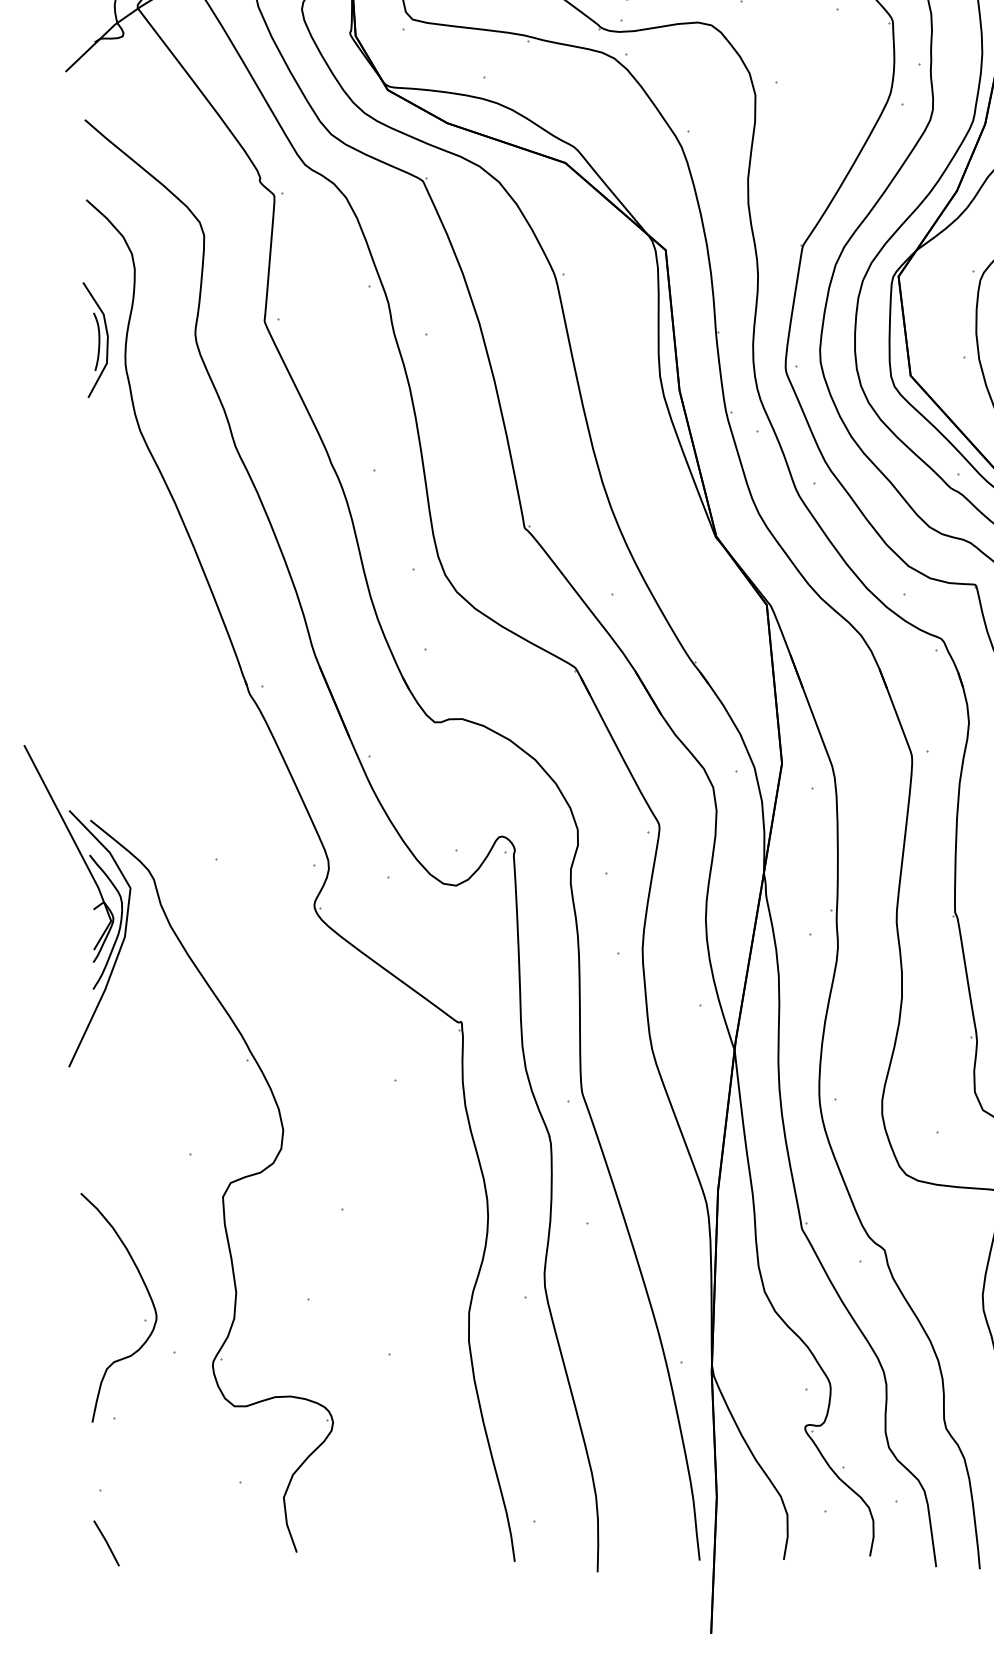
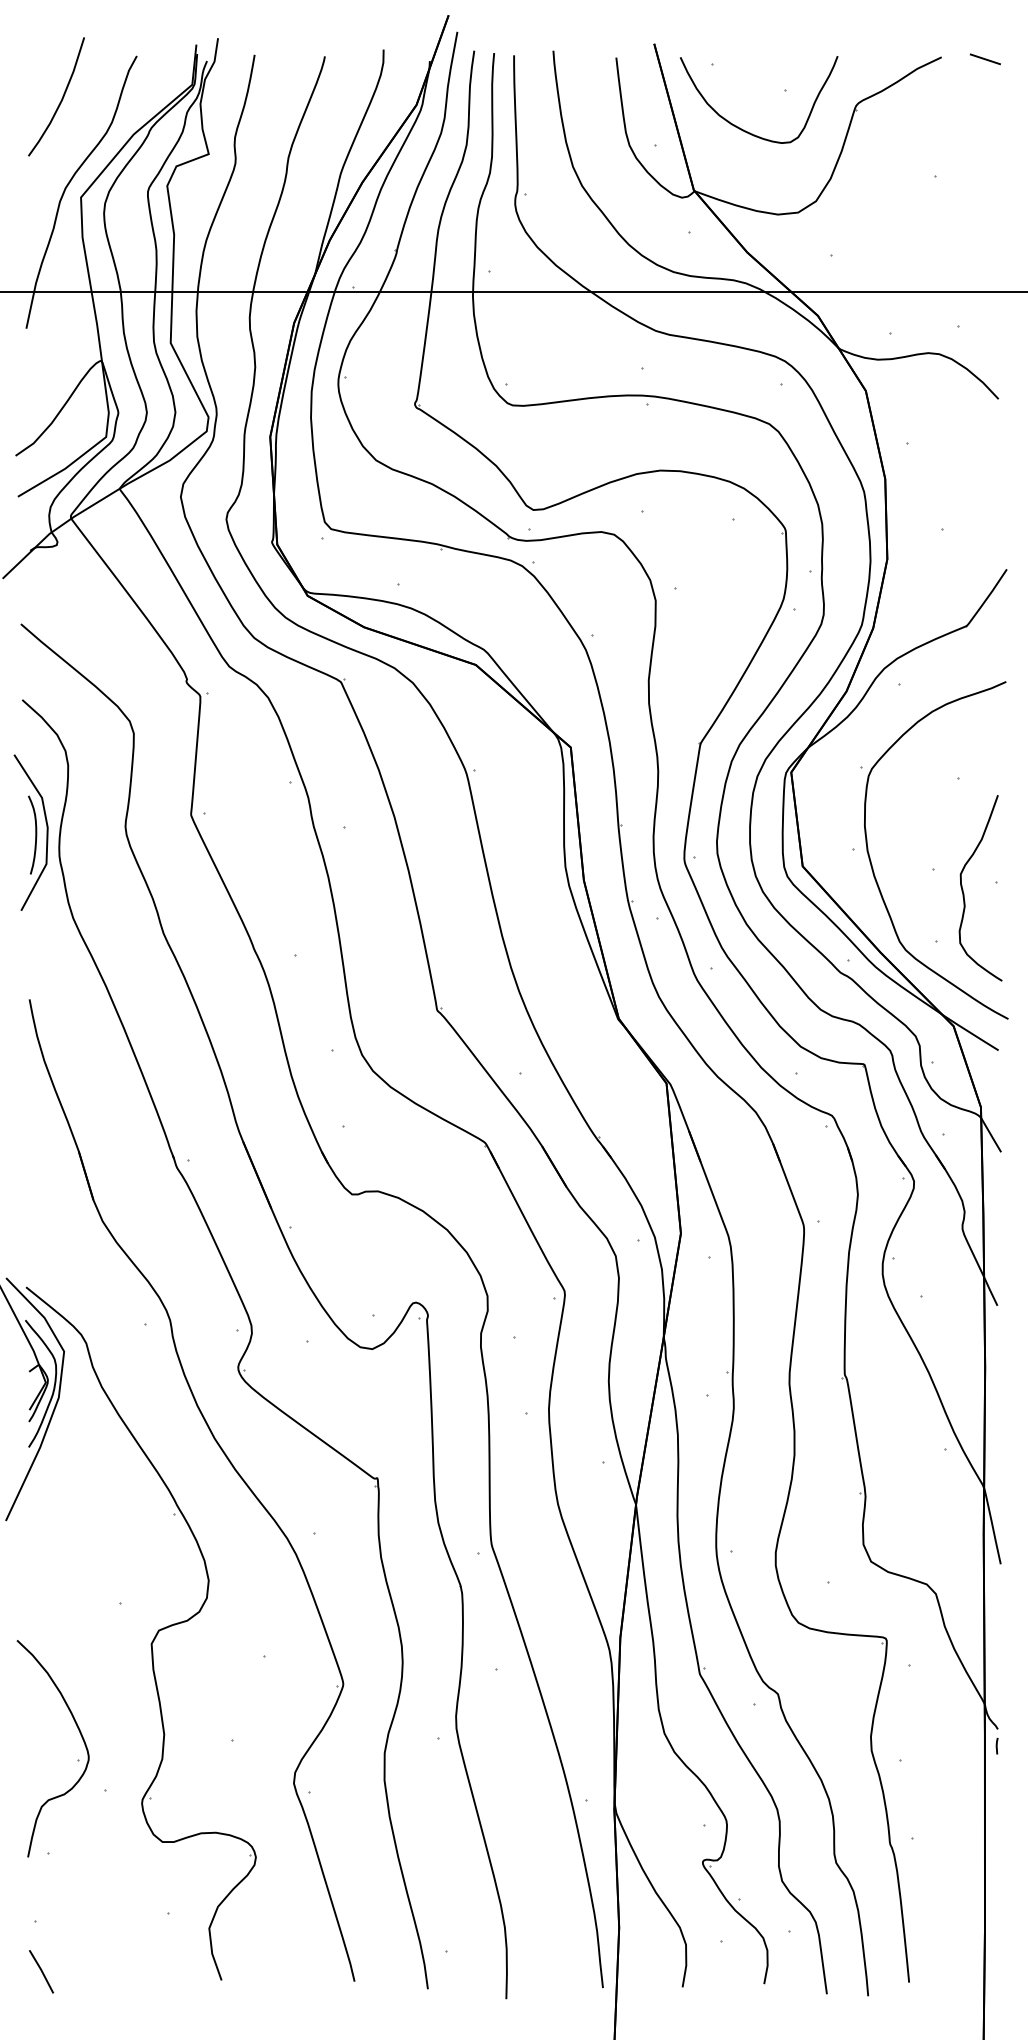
part: (94, 339) -> (30, 832), size x1.43
part: (306, 1007) -> (230, 1464), added

